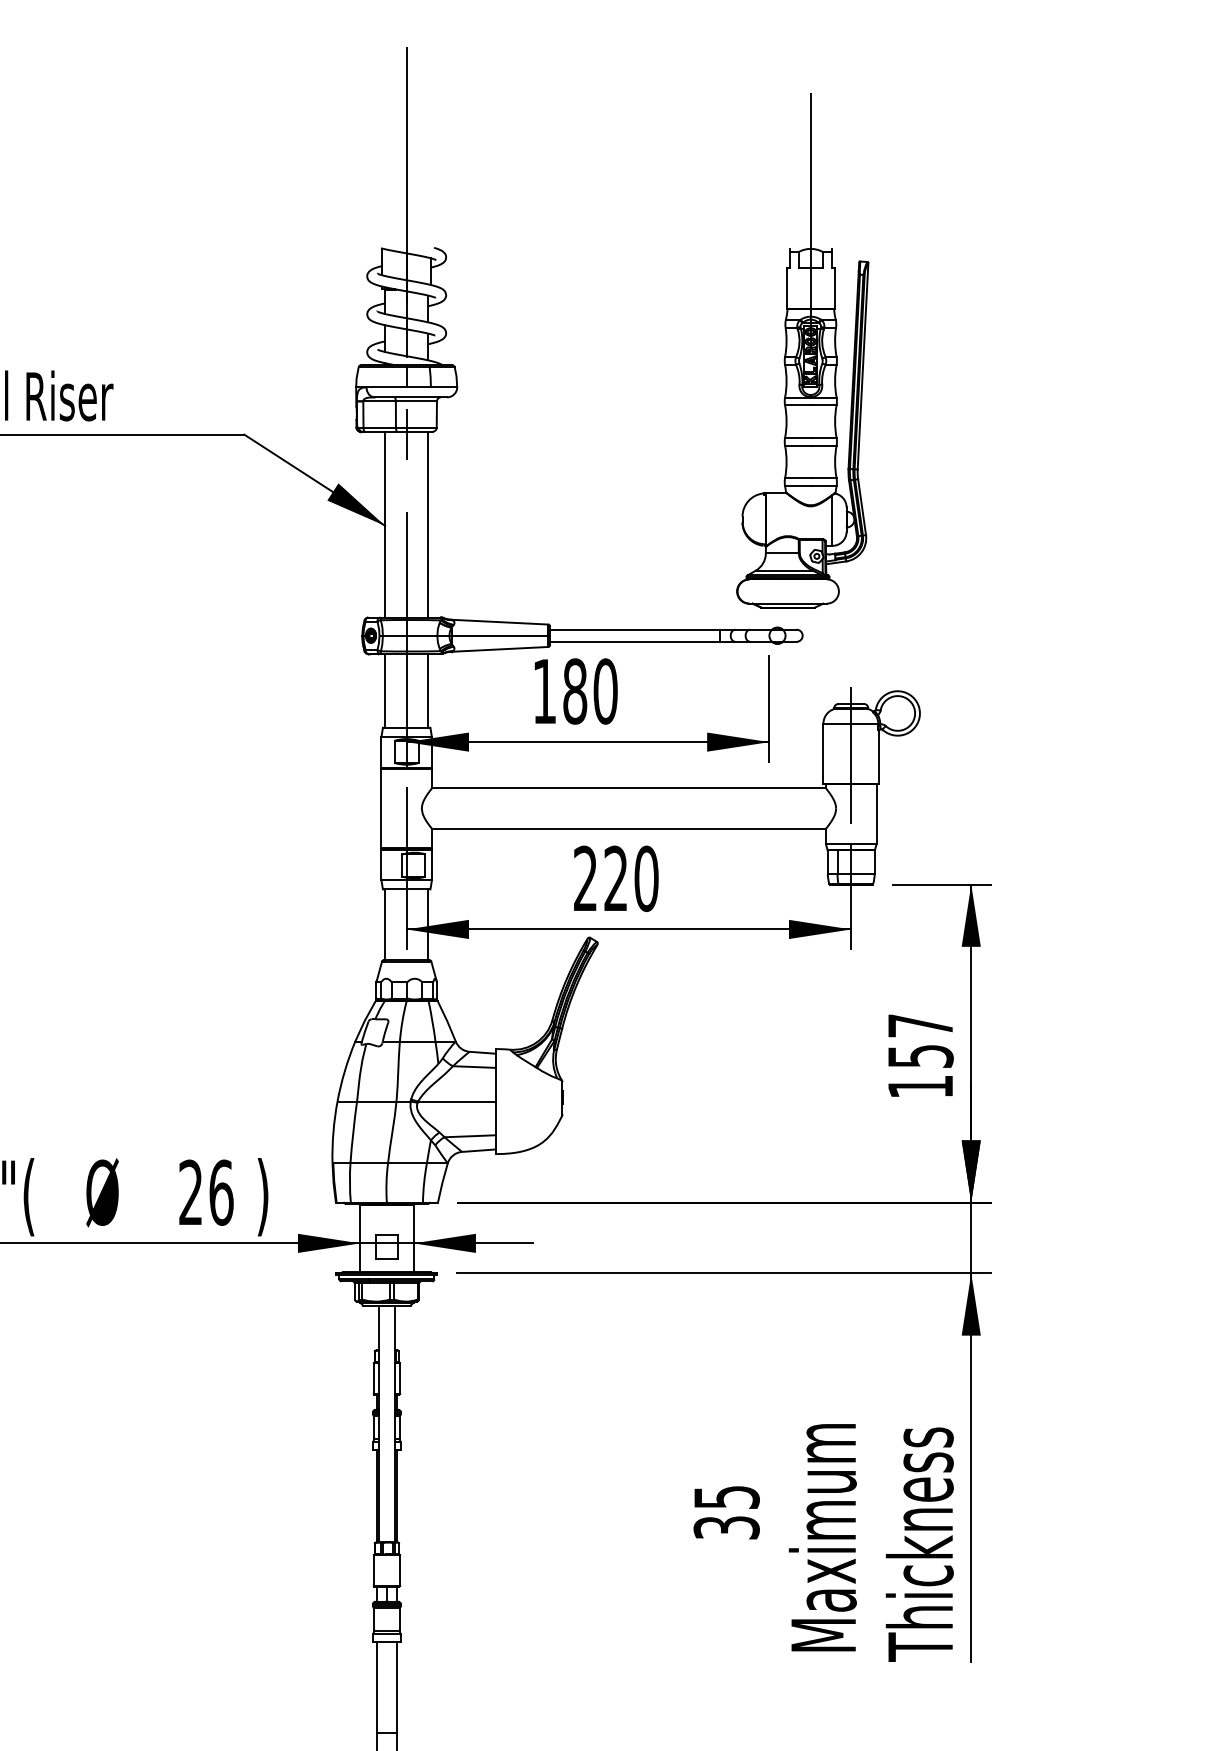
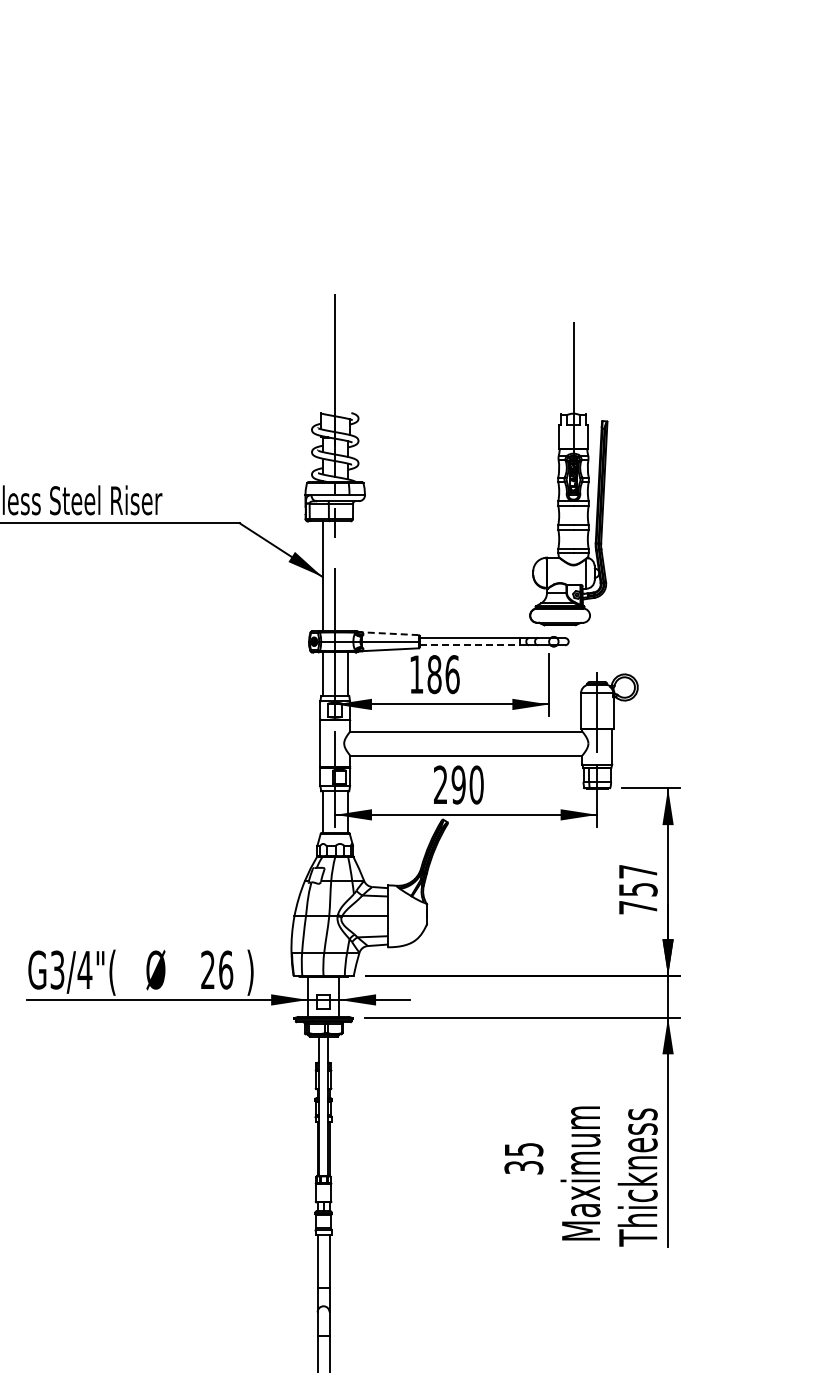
line: (427, 523) -> (347, 575), removed
line: (500, 621) -> (390, 633), solid -> dashed
line: (636, 642) -> (470, 645), solid -> dashed
text: (605, 691) -> (452, 674), 180 -> 186
text: (615, 877) -> (458, 784), 220 -> 290
text: (921, 1086) -> (638, 907), 157 -> 757

